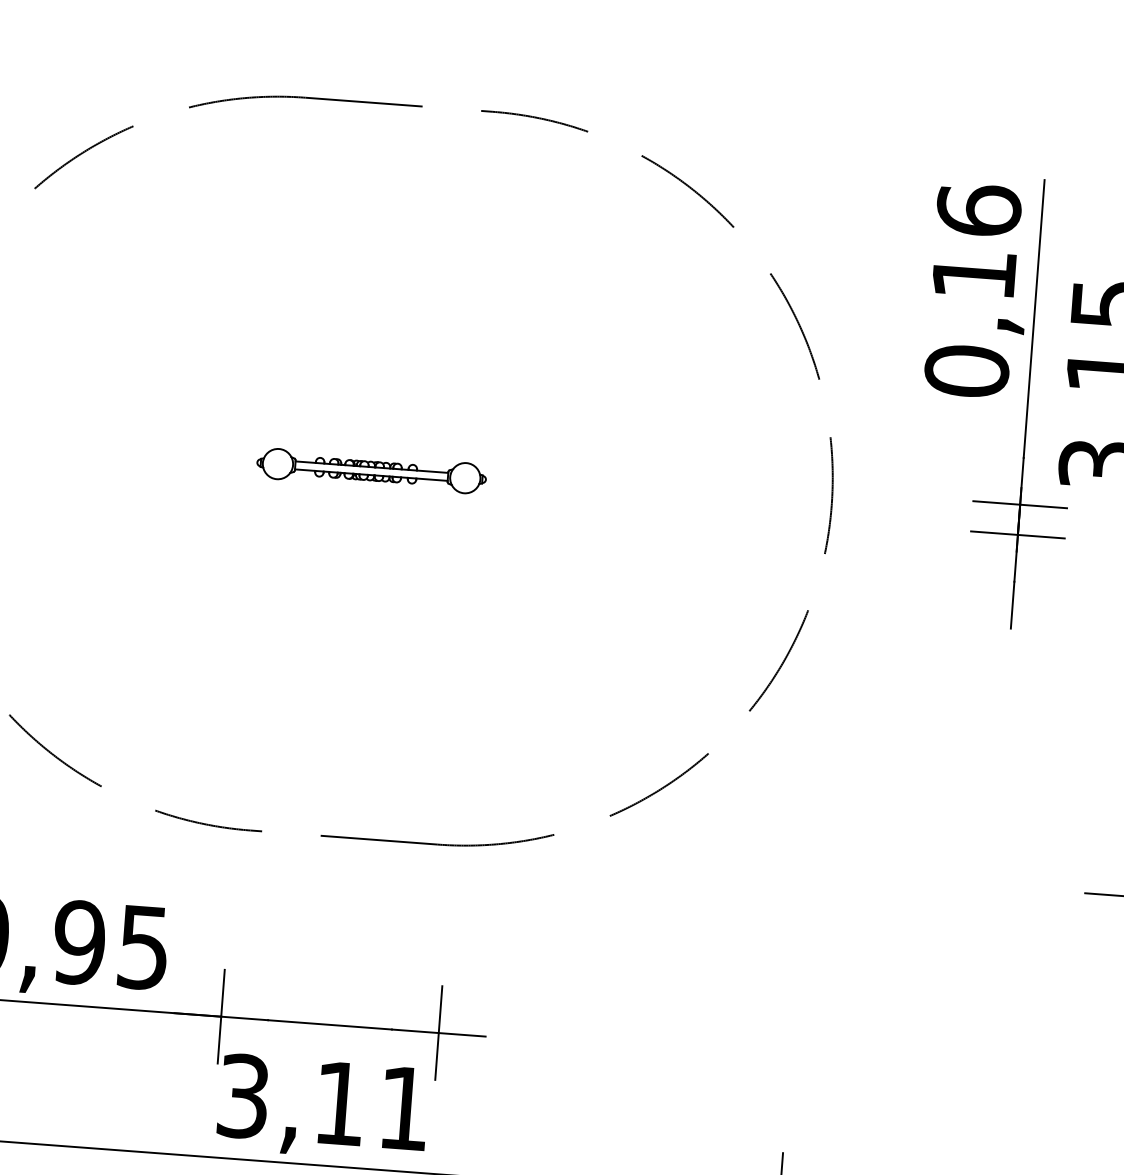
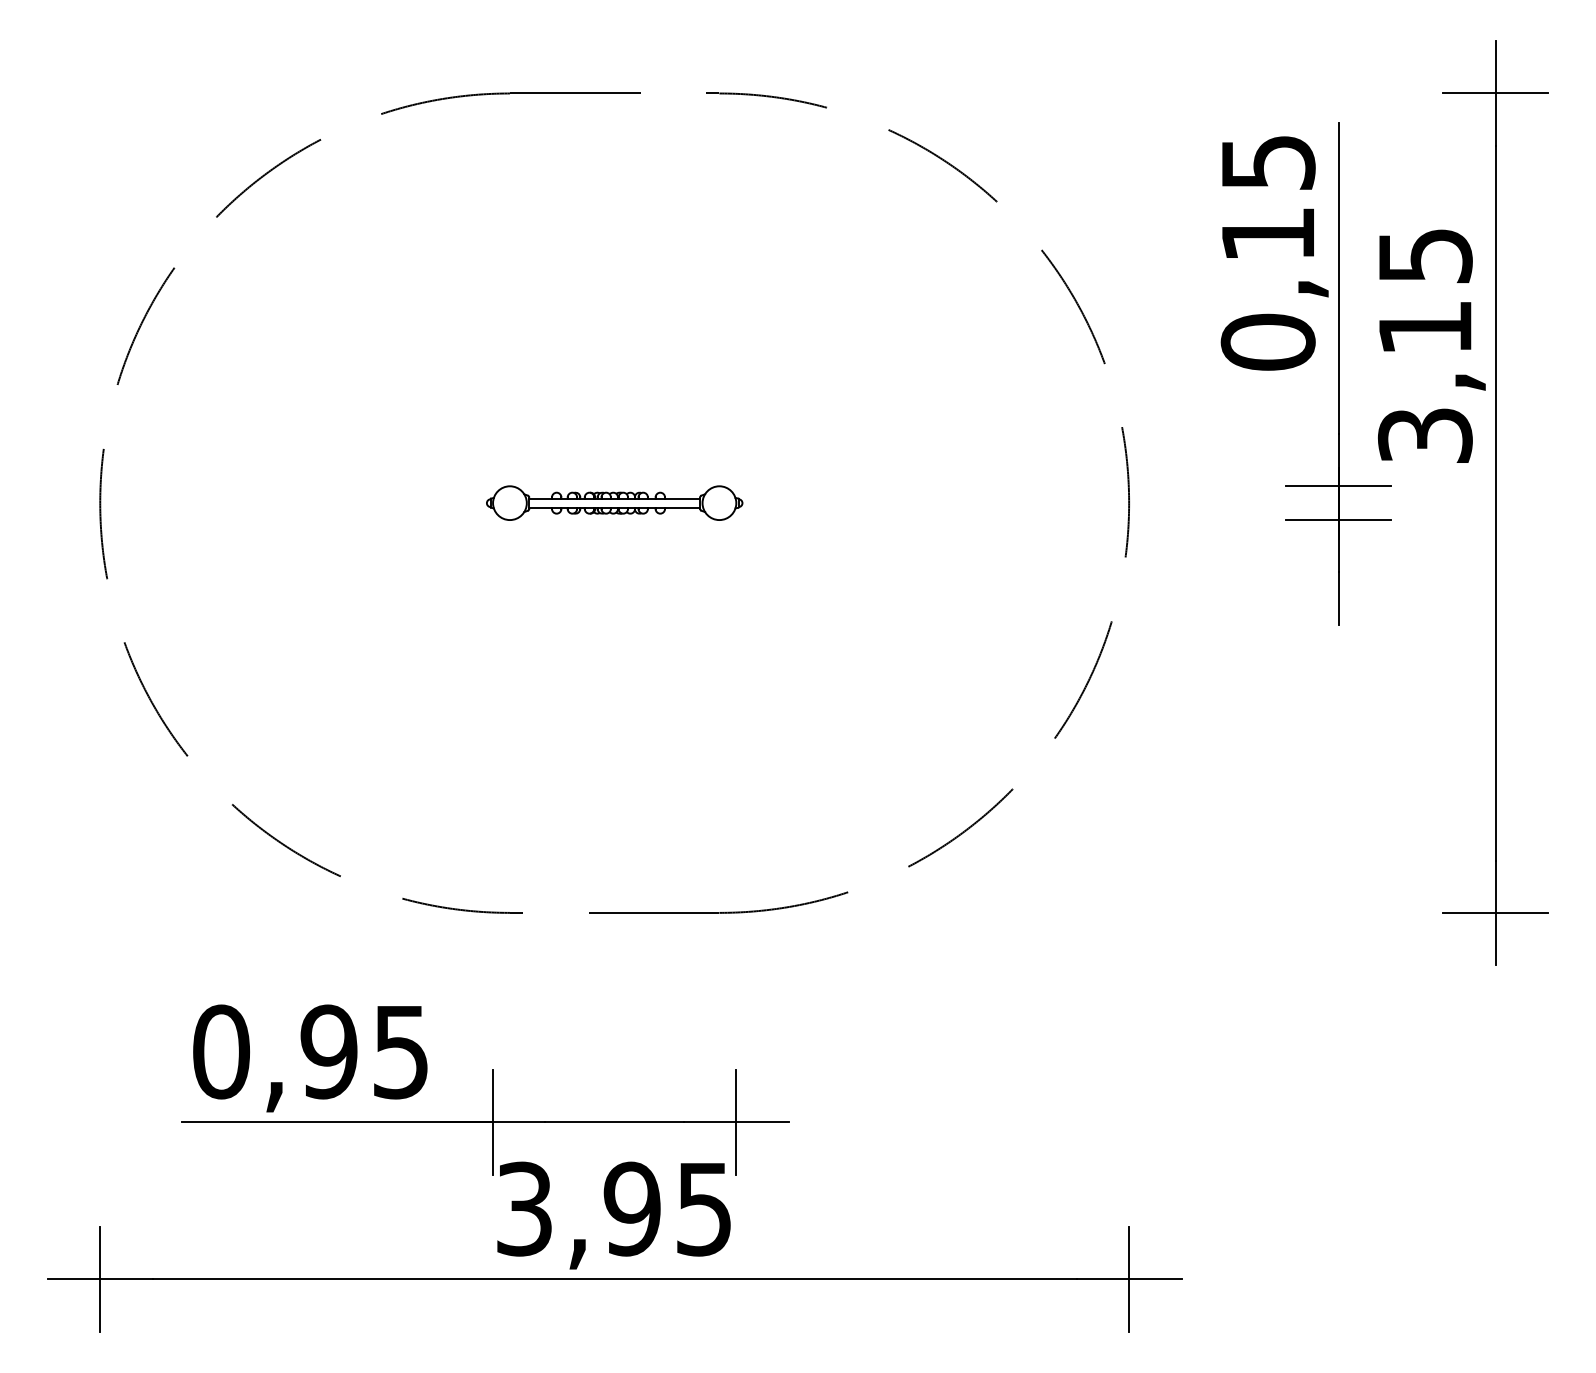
text: (978, 209) -> (1267, 161), 0,16 -> 0,15
text: (370, 1105) -> (666, 1208), 3,11 -> 3,95

